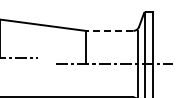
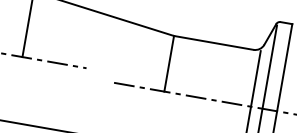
line: (109, 30) -> (213, 42), dashed -> solid

